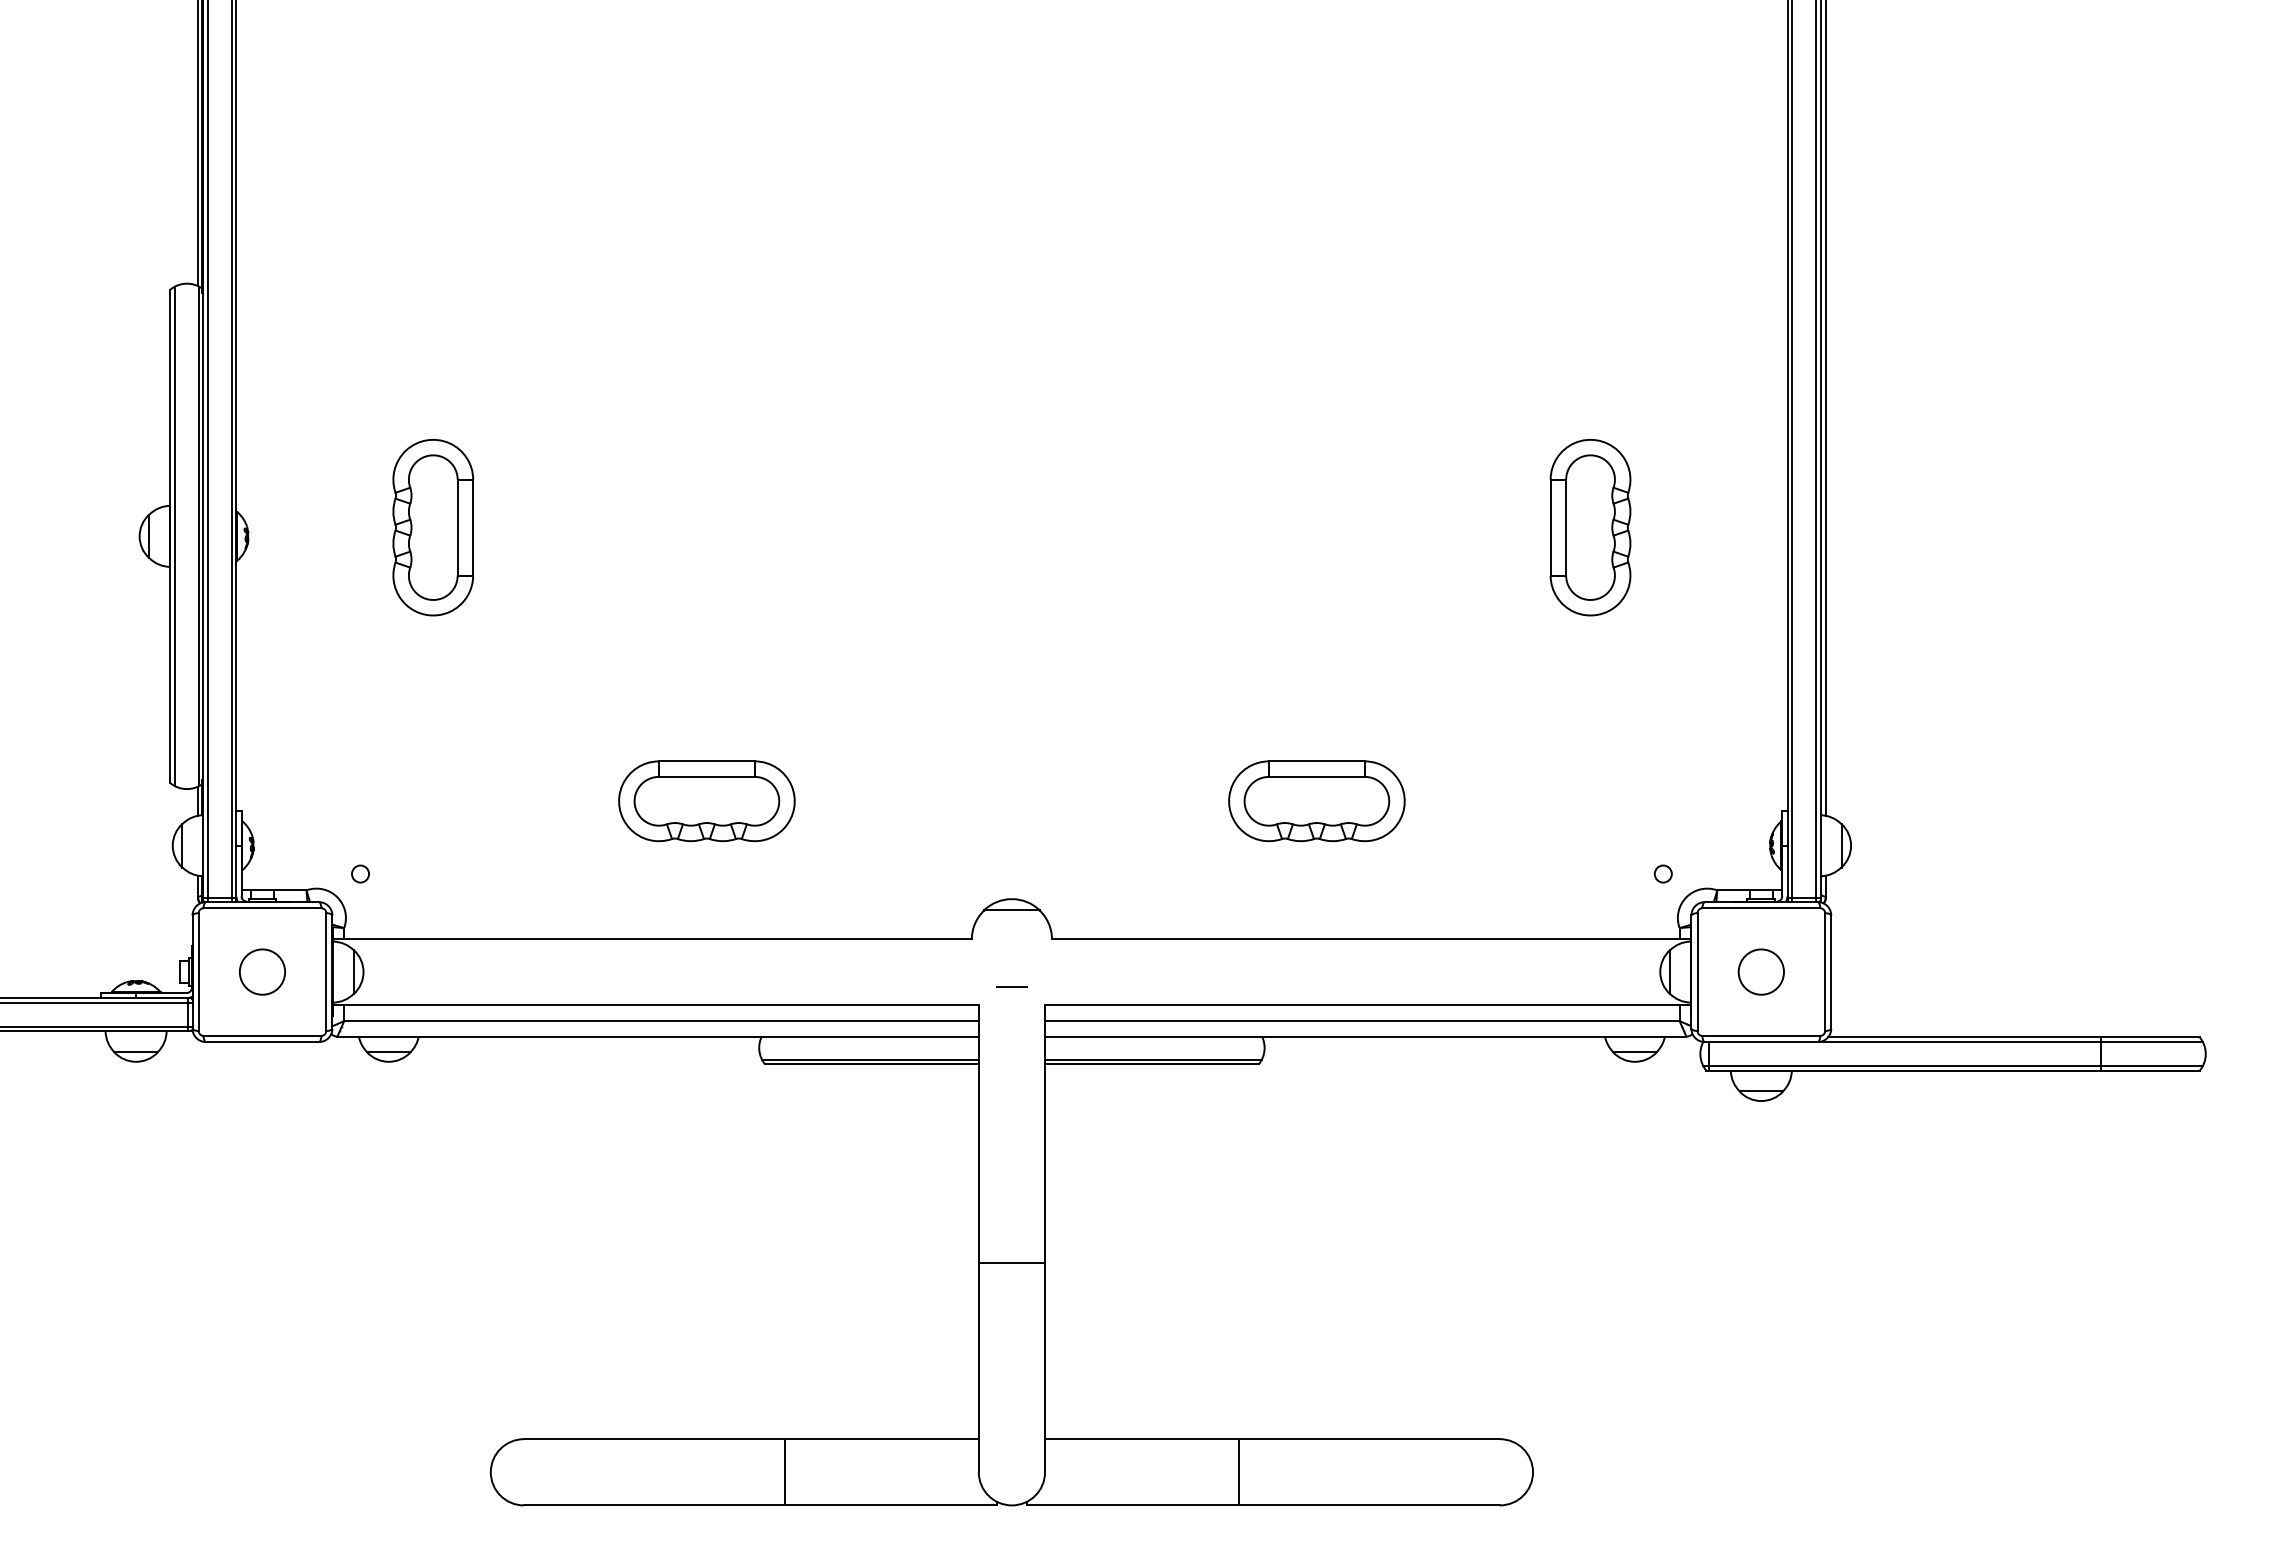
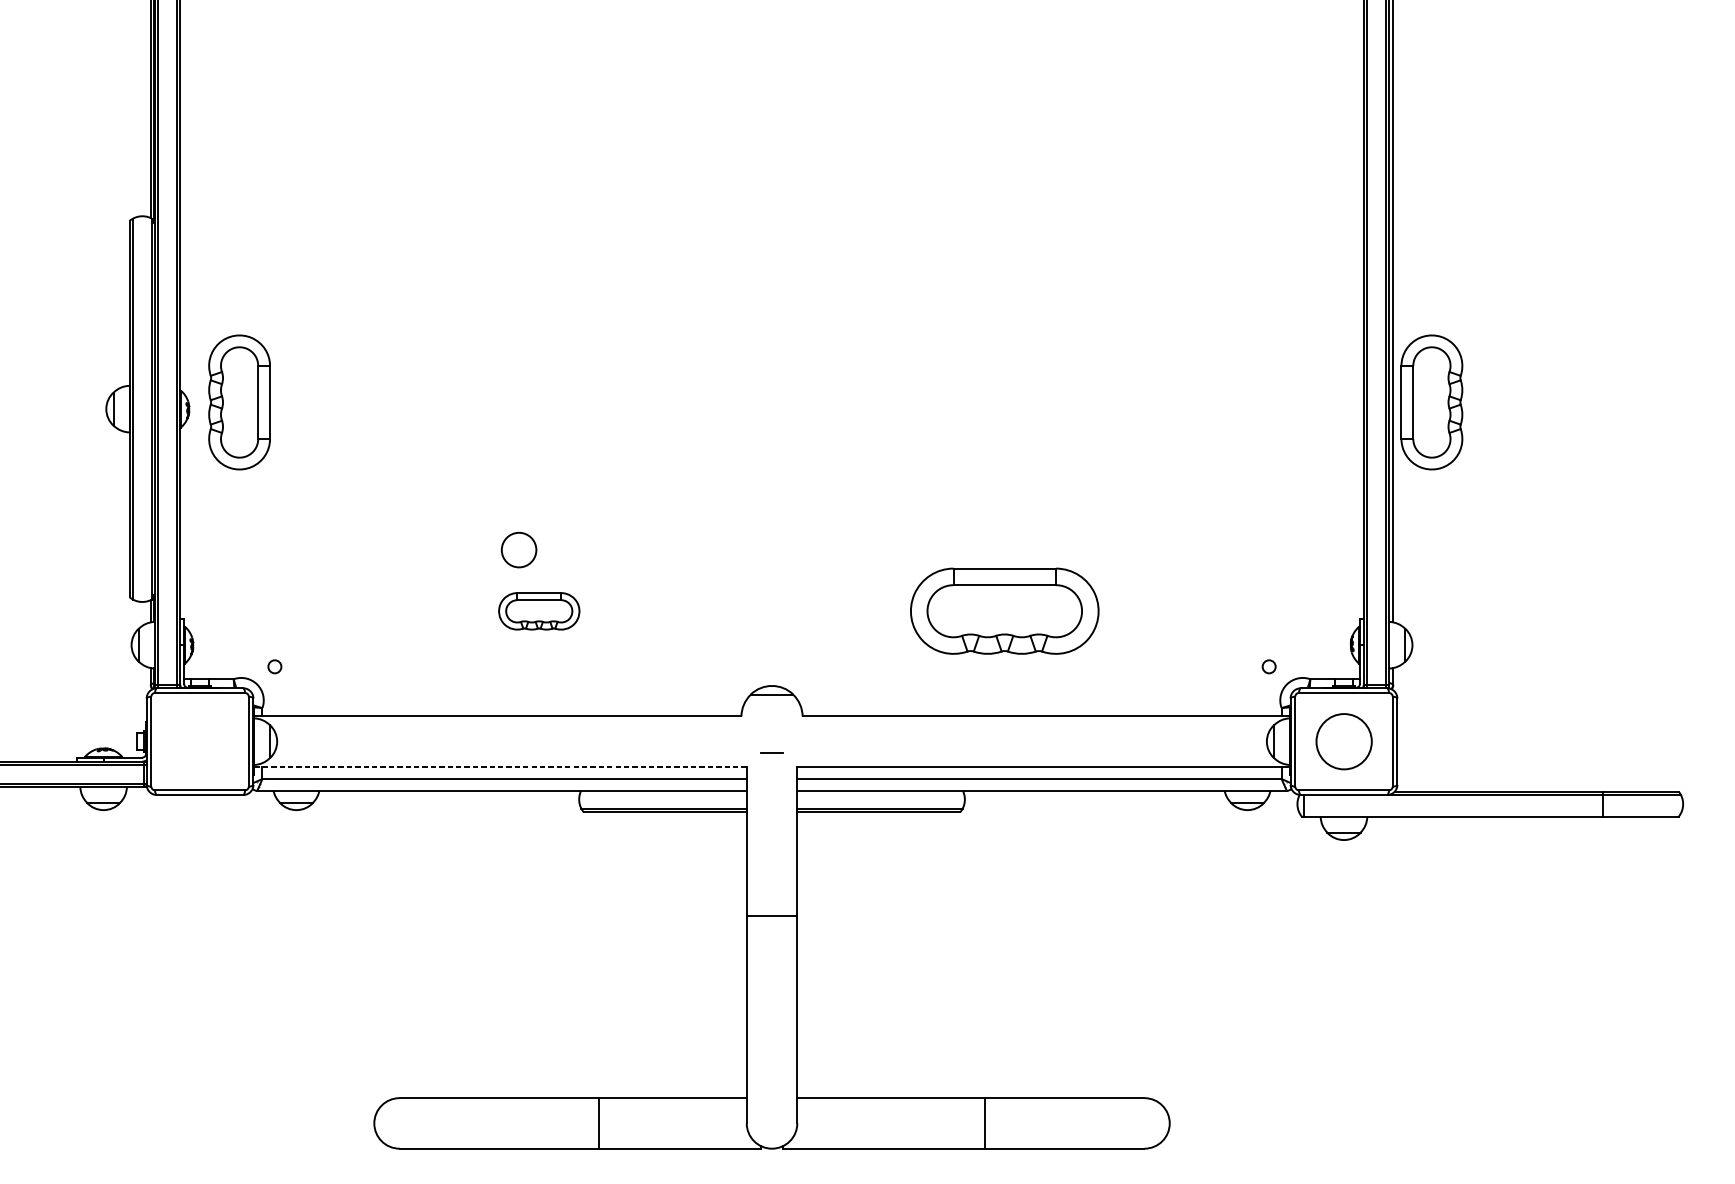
part: (433, 527) -> (239, 402), moved
part: (1590, 527) -> (1431, 402), moved
part: (706, 801) -> (538, 611), size x0.6
part: (1316, 801) -> (1004, 611), size x1.4
circle: (262, 971) -> (519, 549), moved
circle: (1760, 971) -> (1343, 741), size x1.6
line: (655, 1005) -> (500, 767), solid -> dashed
line: (1952, 1066) -> (1489, 813), removed
line: (1011, 1263) -> (771, 916), moved
line: (1238, 1472) -> (985, 1123), moved

